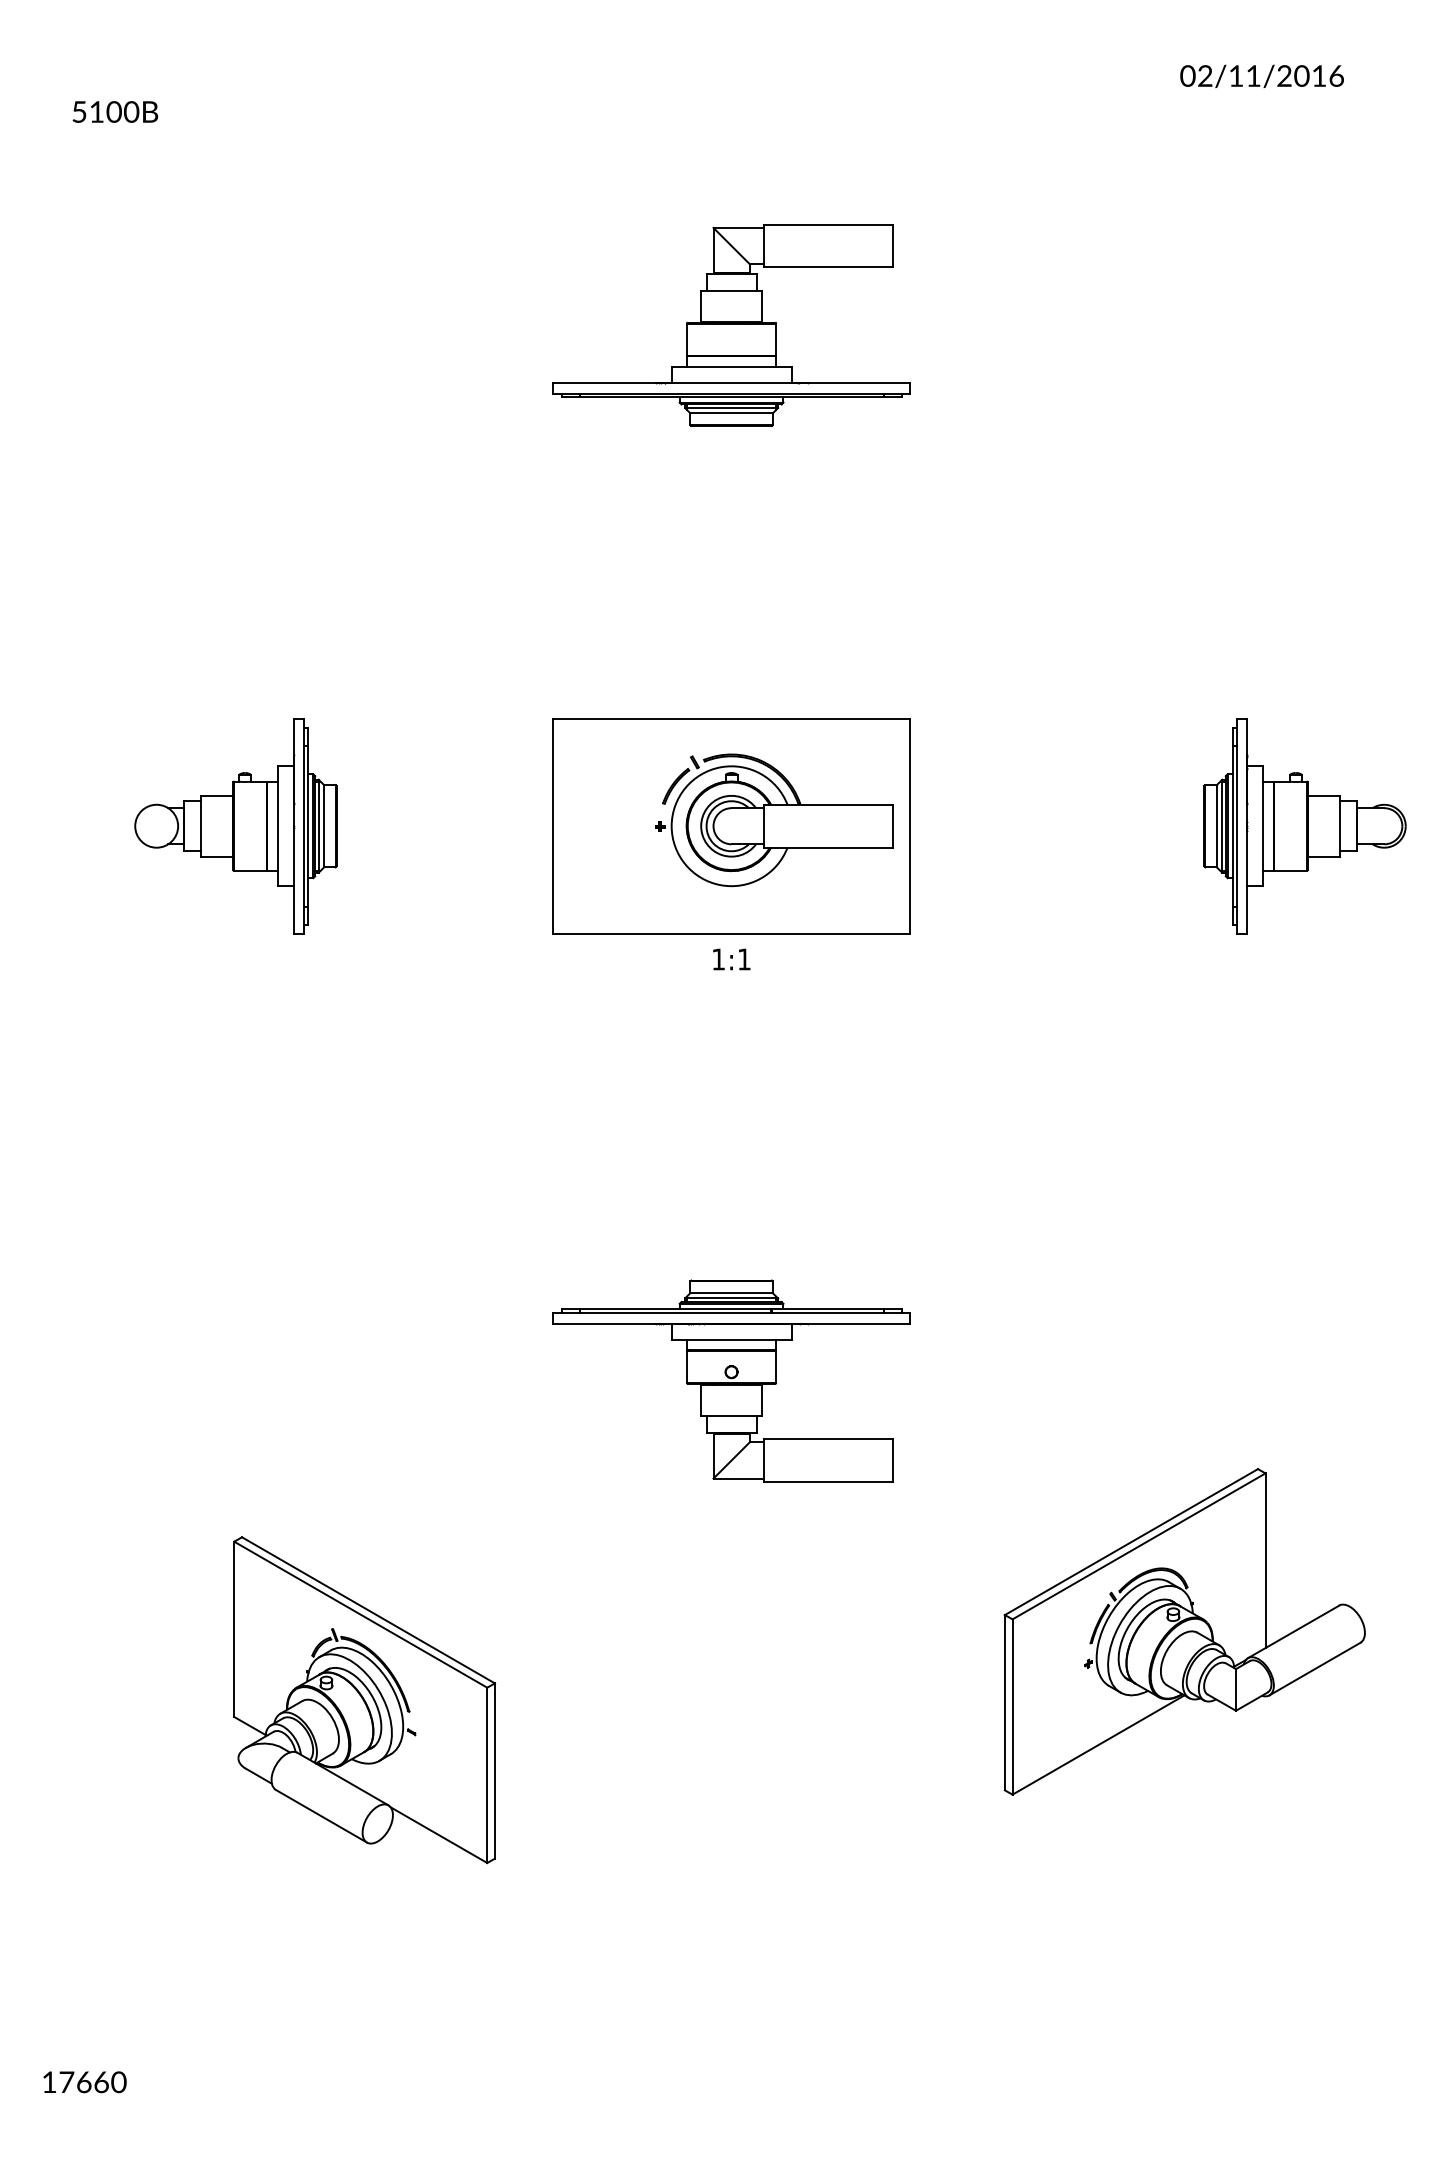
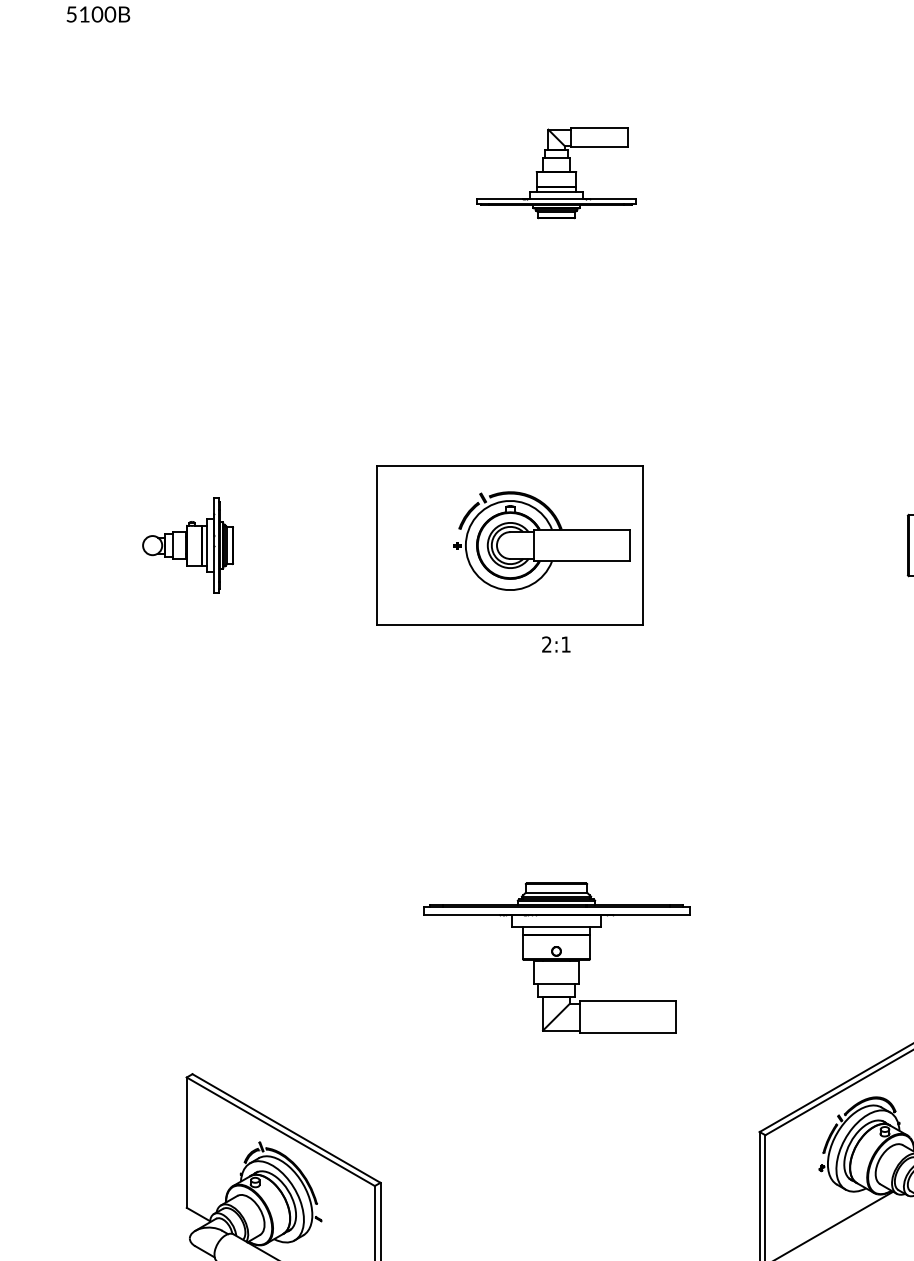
part: (731, 325) -> (556, 173), size x0.6
part: (235, 826) -> (187, 545), size x0.6
part: (731, 826) -> (510, 545), moved
text: (718, 959) -> (546, 644), 1:1 -> 2:1

